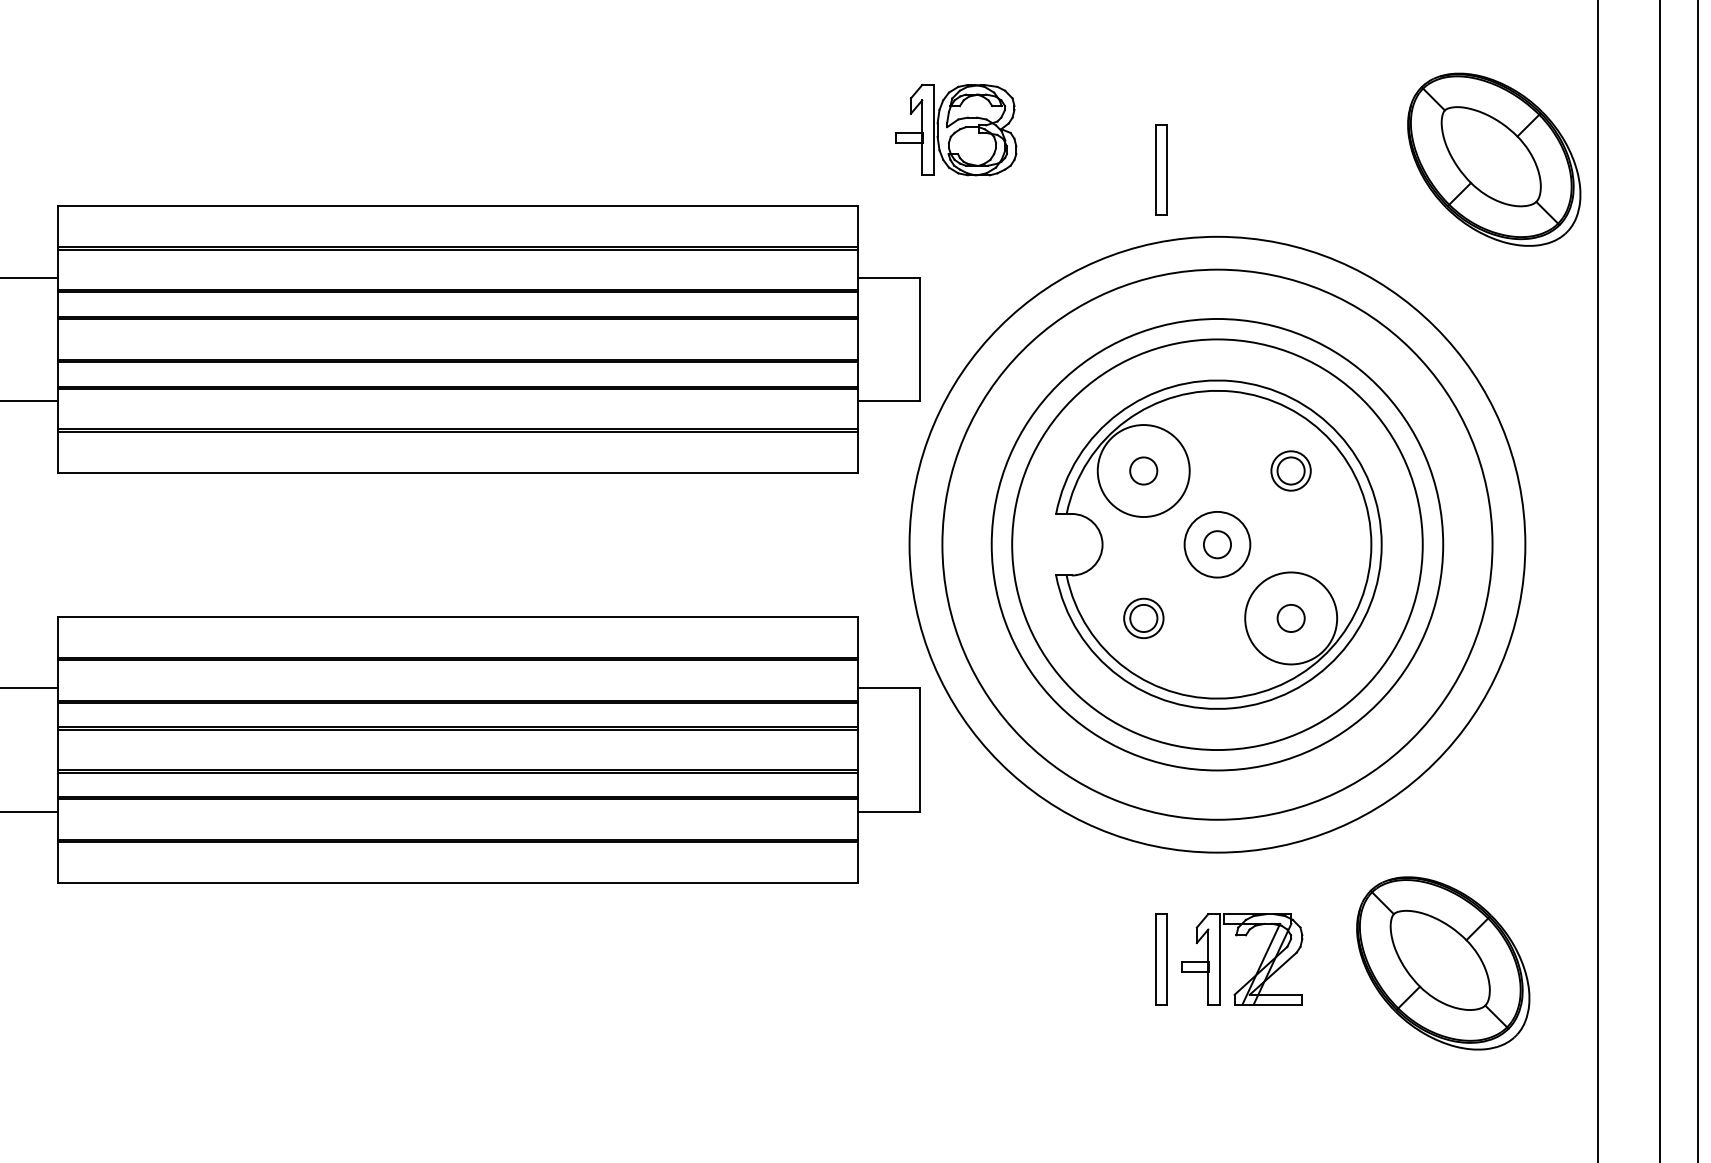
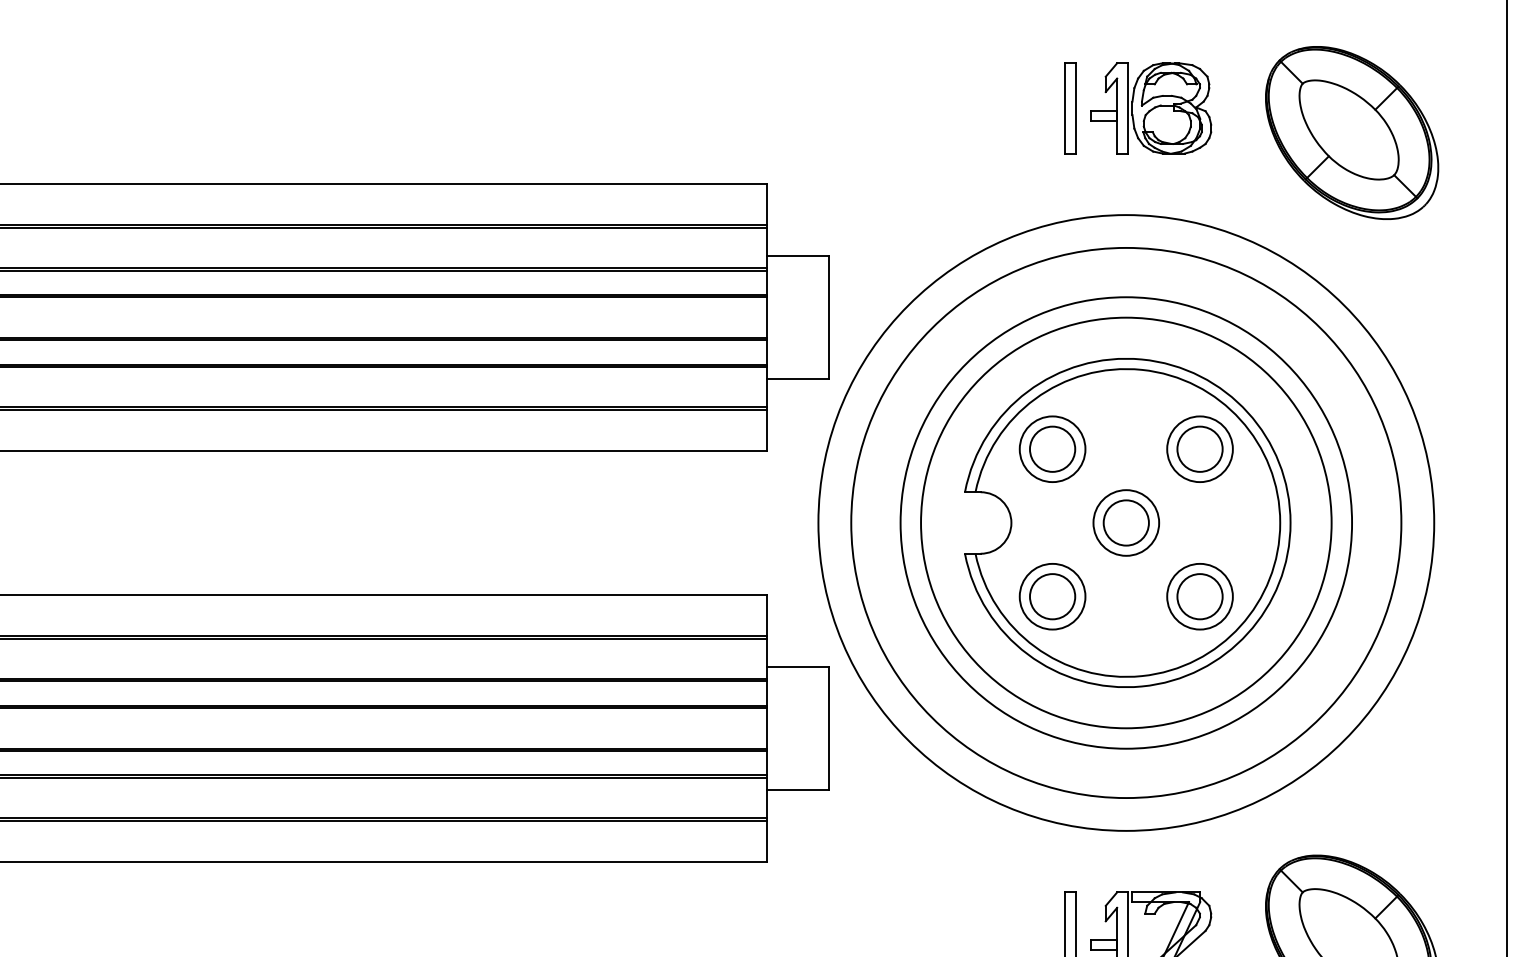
part: (956, 130) -> (1151, 108), moved
part: (1494, 159) -> (1352, 132), moved
part: (1161, 169) -> (1070, 107), moved
circle: (1143, 470) -> (1052, 448), size x0.71
circle: (1143, 470) -> (1052, 448), size x1.67
part: (1290, 470) -> (1199, 448), size x1.67
circle: (1217, 544) -> (1126, 522), size x1.67
part: (1143, 618) -> (1052, 596), size x1.67
circle: (1290, 618) -> (1199, 596), size x1.67
circle: (1291, 618) -> (1200, 596), size x0.71

